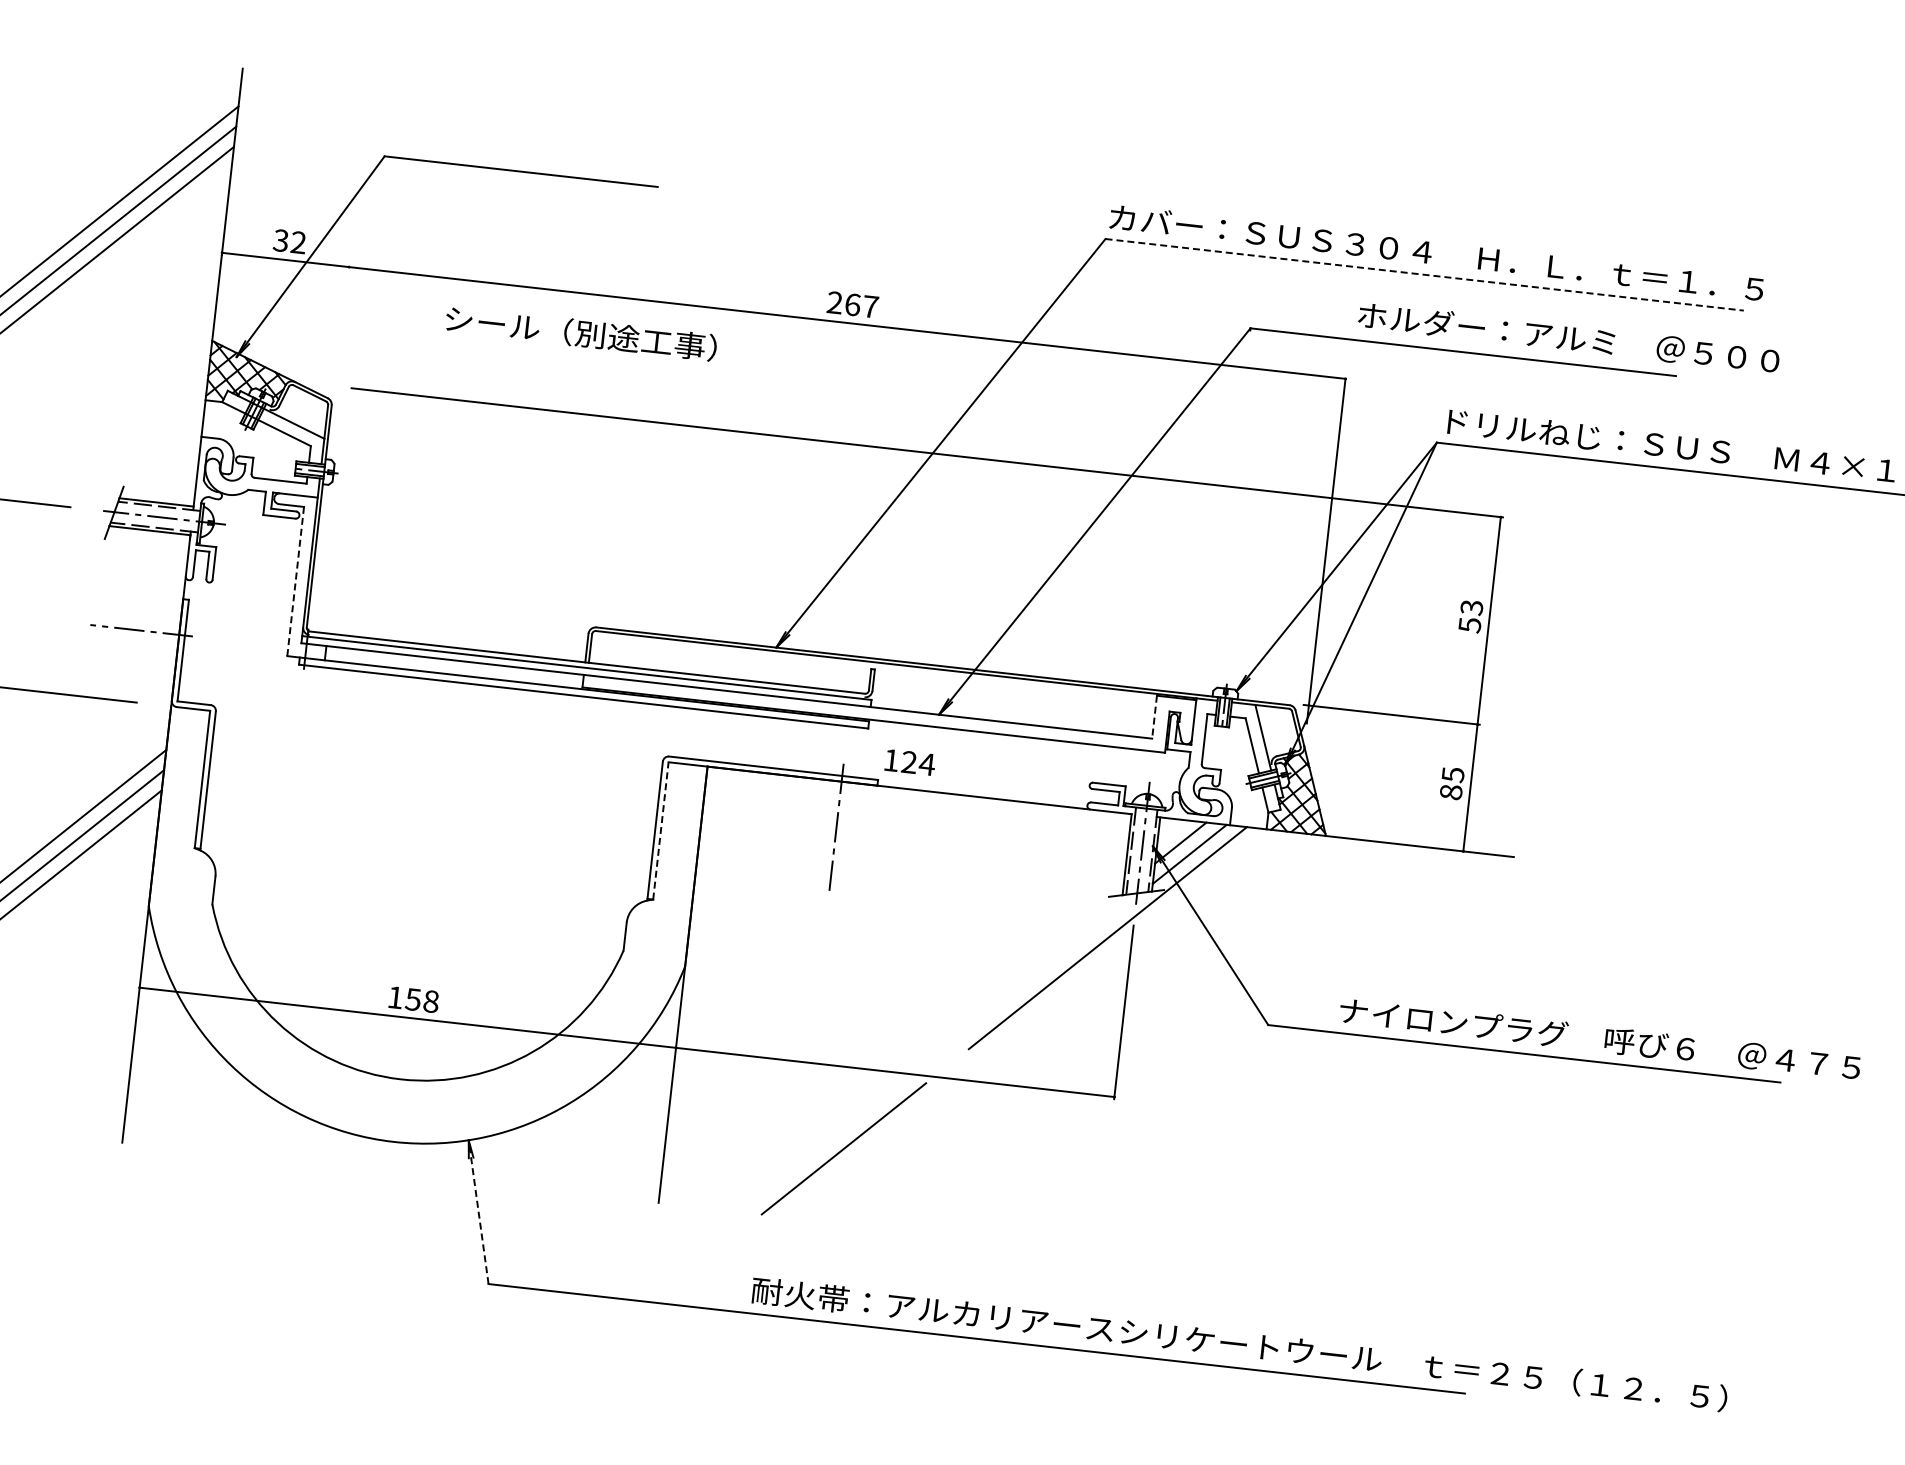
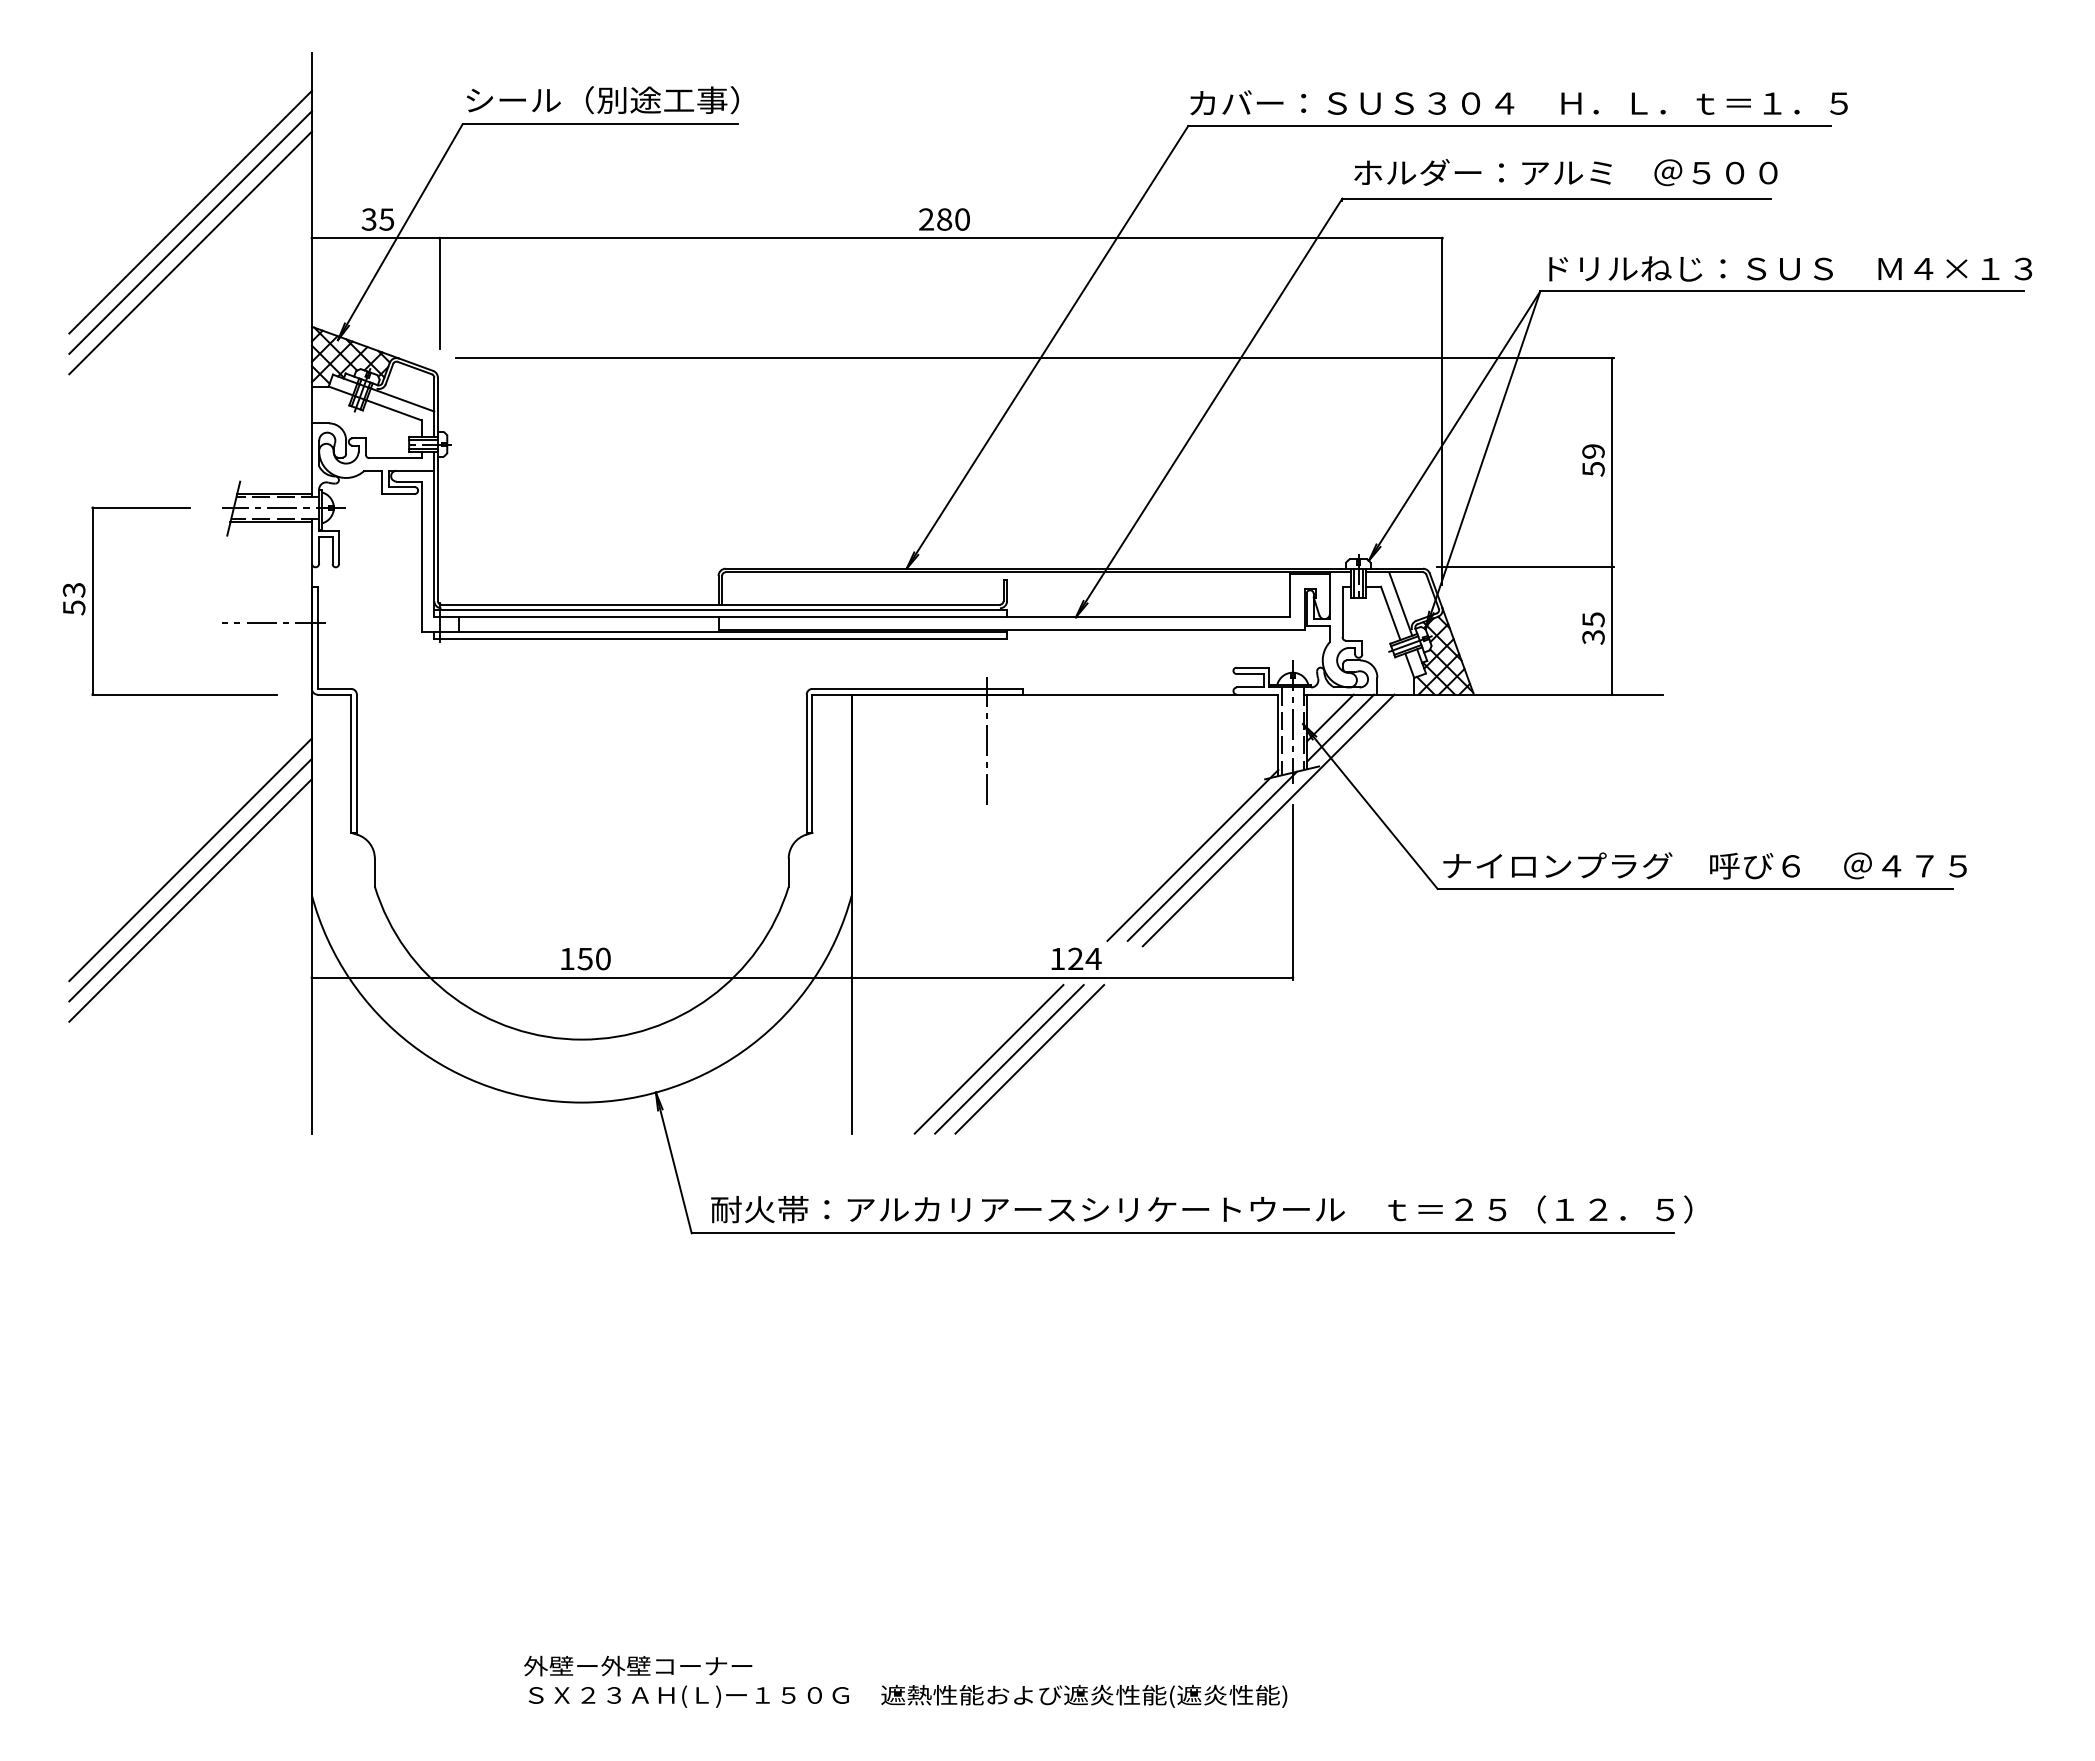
text: (298, 242) -> (386, 219), 32 -> 35
line: (1424, 274) -> (1509, 125), dashed -> solid
text: (861, 305) -> (953, 219), 267 -> 280
line: (342, 322) -> (439, 293), added
text: (580, 333) -> (602, 100), moved
text: (1568, 337) -> (1565, 172), moved
line: (295, 582) -> (421, 557), dashed -> solid
text: (1471, 607) -> (1593, 451), 53 -> 59
line: (1154, 716) -> (1290, 595), dashed -> solid
text: (910, 762) -> (1076, 958), moved
text: (1451, 792) -> (1593, 637), 85 -> 35
line: (660, 830) -> (812, 763), dashed -> solid
line: (1028, 963) -> (1192, 854), added
line: (1048, 966) -> (1212, 855), added
text: (431, 1002) -> (603, 959), 158 -> 150
text: (1599, 1038) -> (1704, 865), moved
line: (802, 1144) -> (988, 1059), added
line: (823, 1146) -> (1009, 1059), added
line: (478, 1211) -> (673, 1162), dashed -> solid
text: (1239, 1344) -> (1201, 1209), moved

